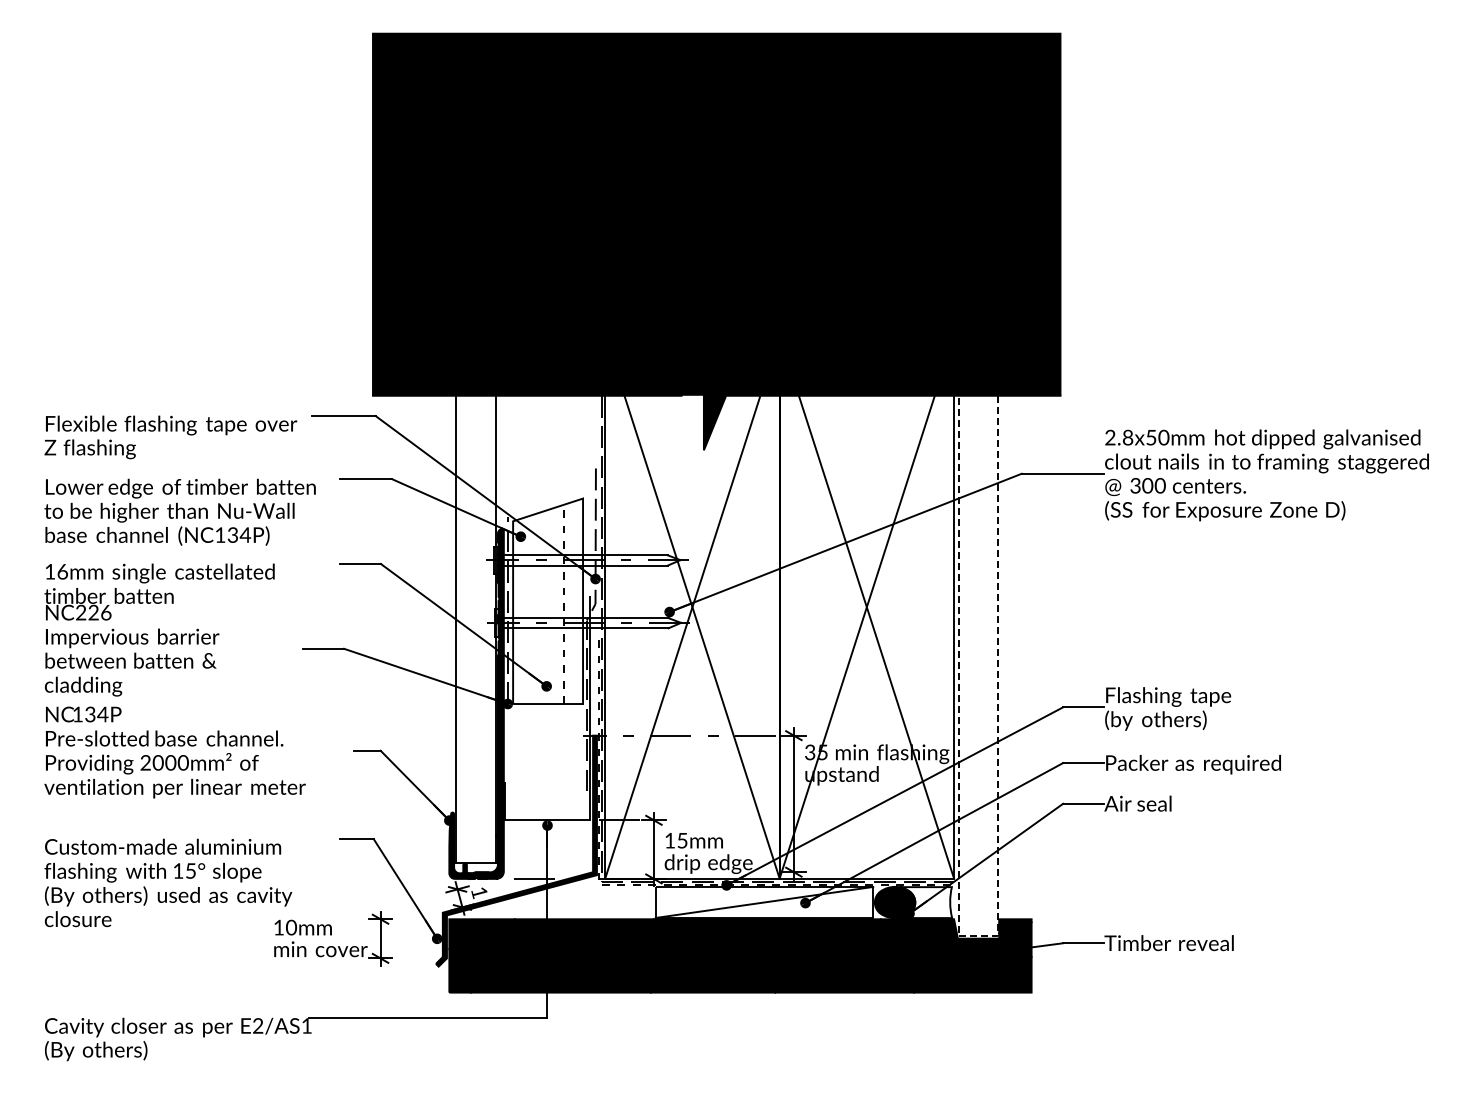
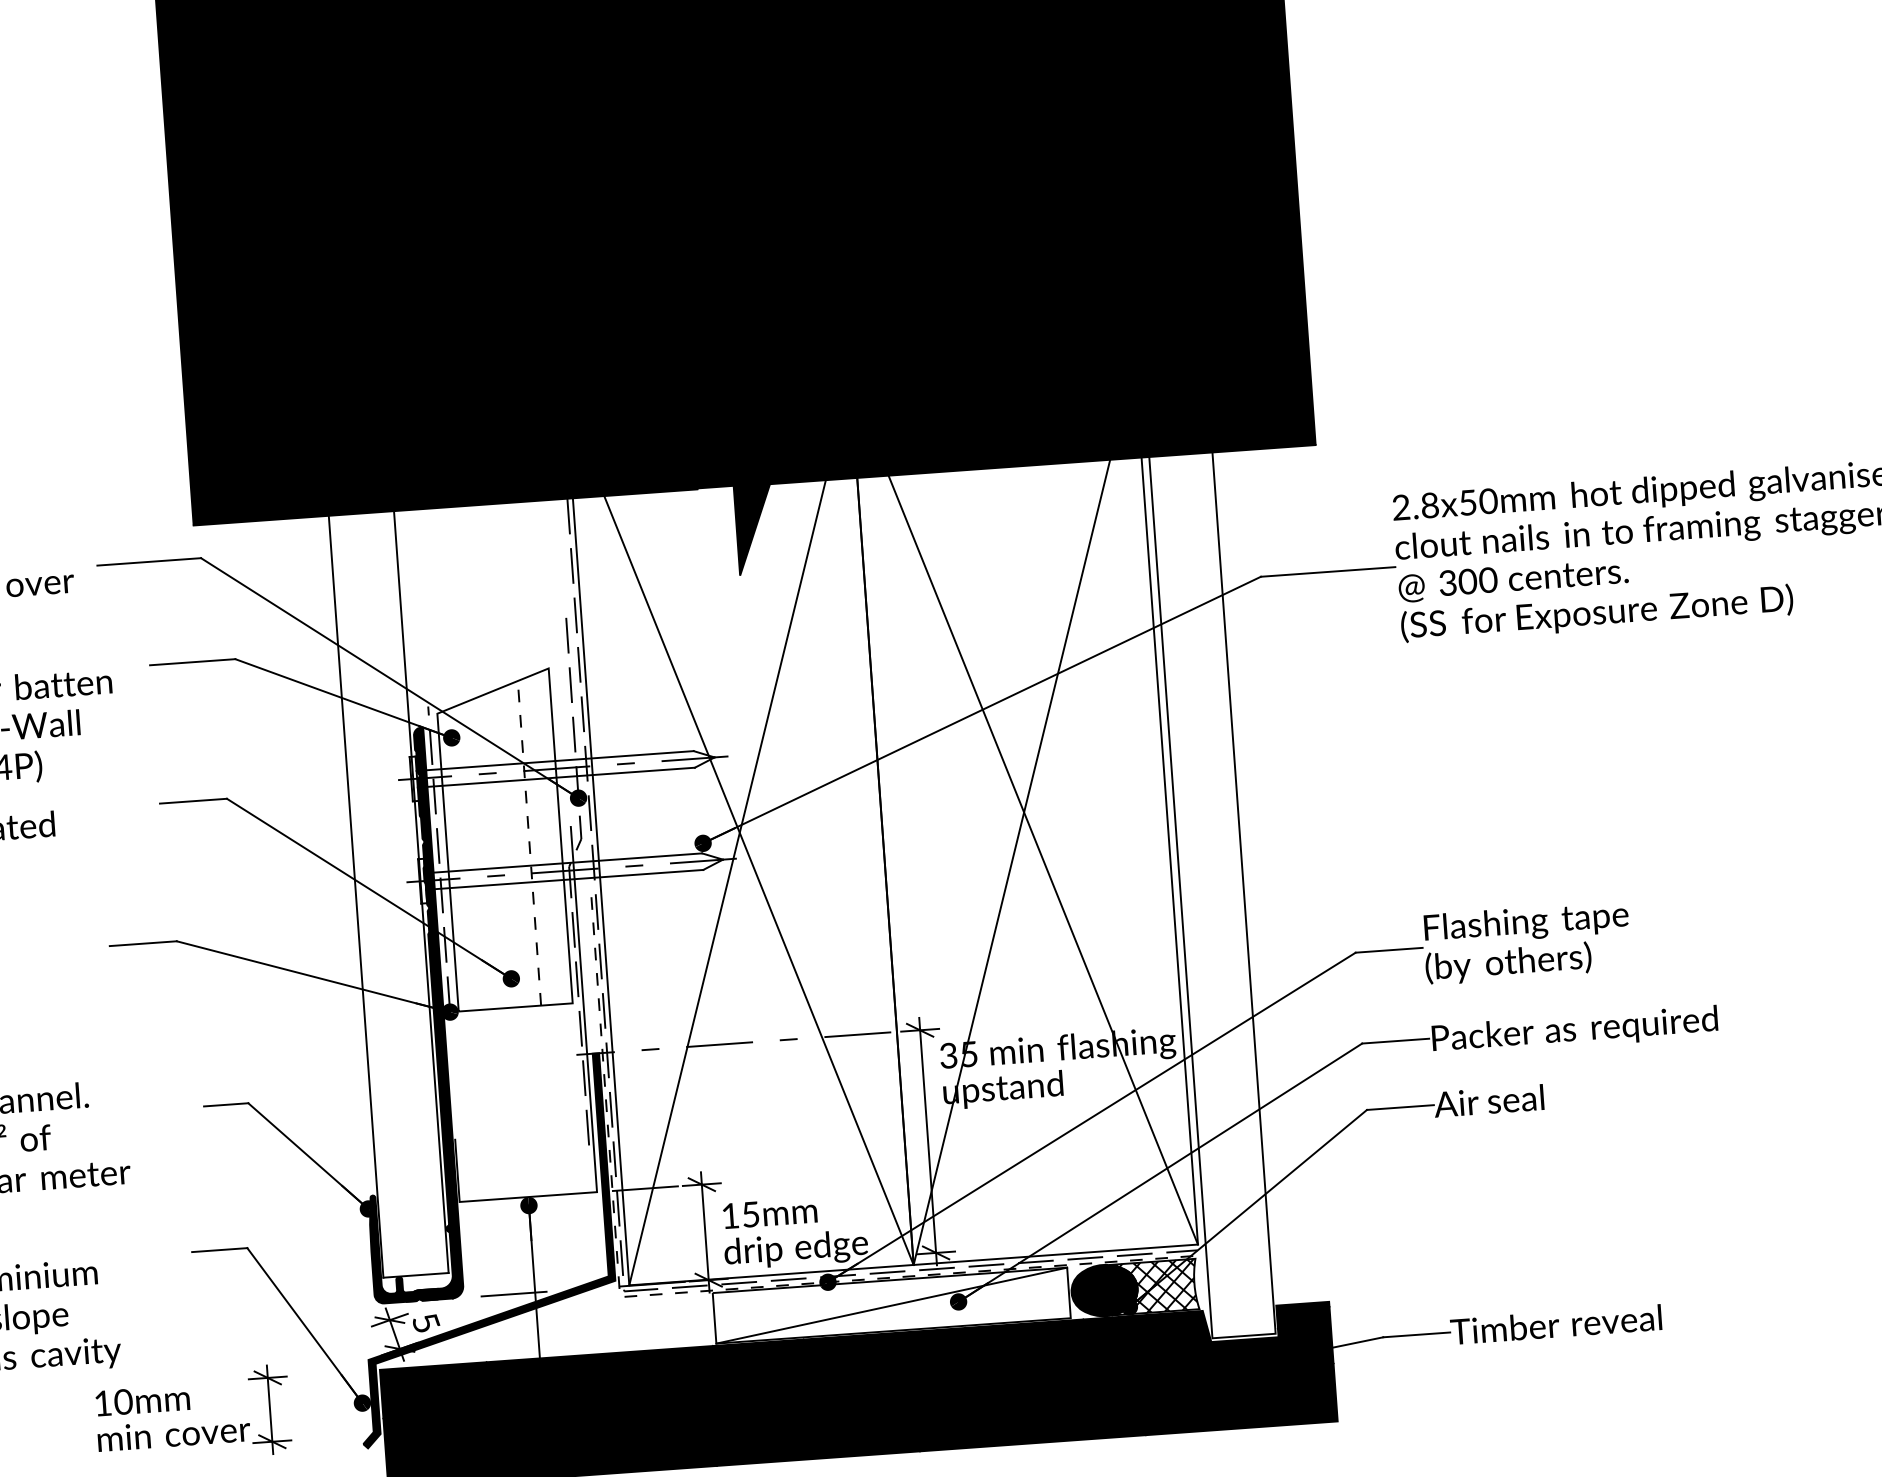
text: (479, 893) -> (426, 1324), 1 -> 5
hatch: (925, 902) -> (1154, 1286), added
line: (977, 936) -> (1242, 1336), dashed -> solid

